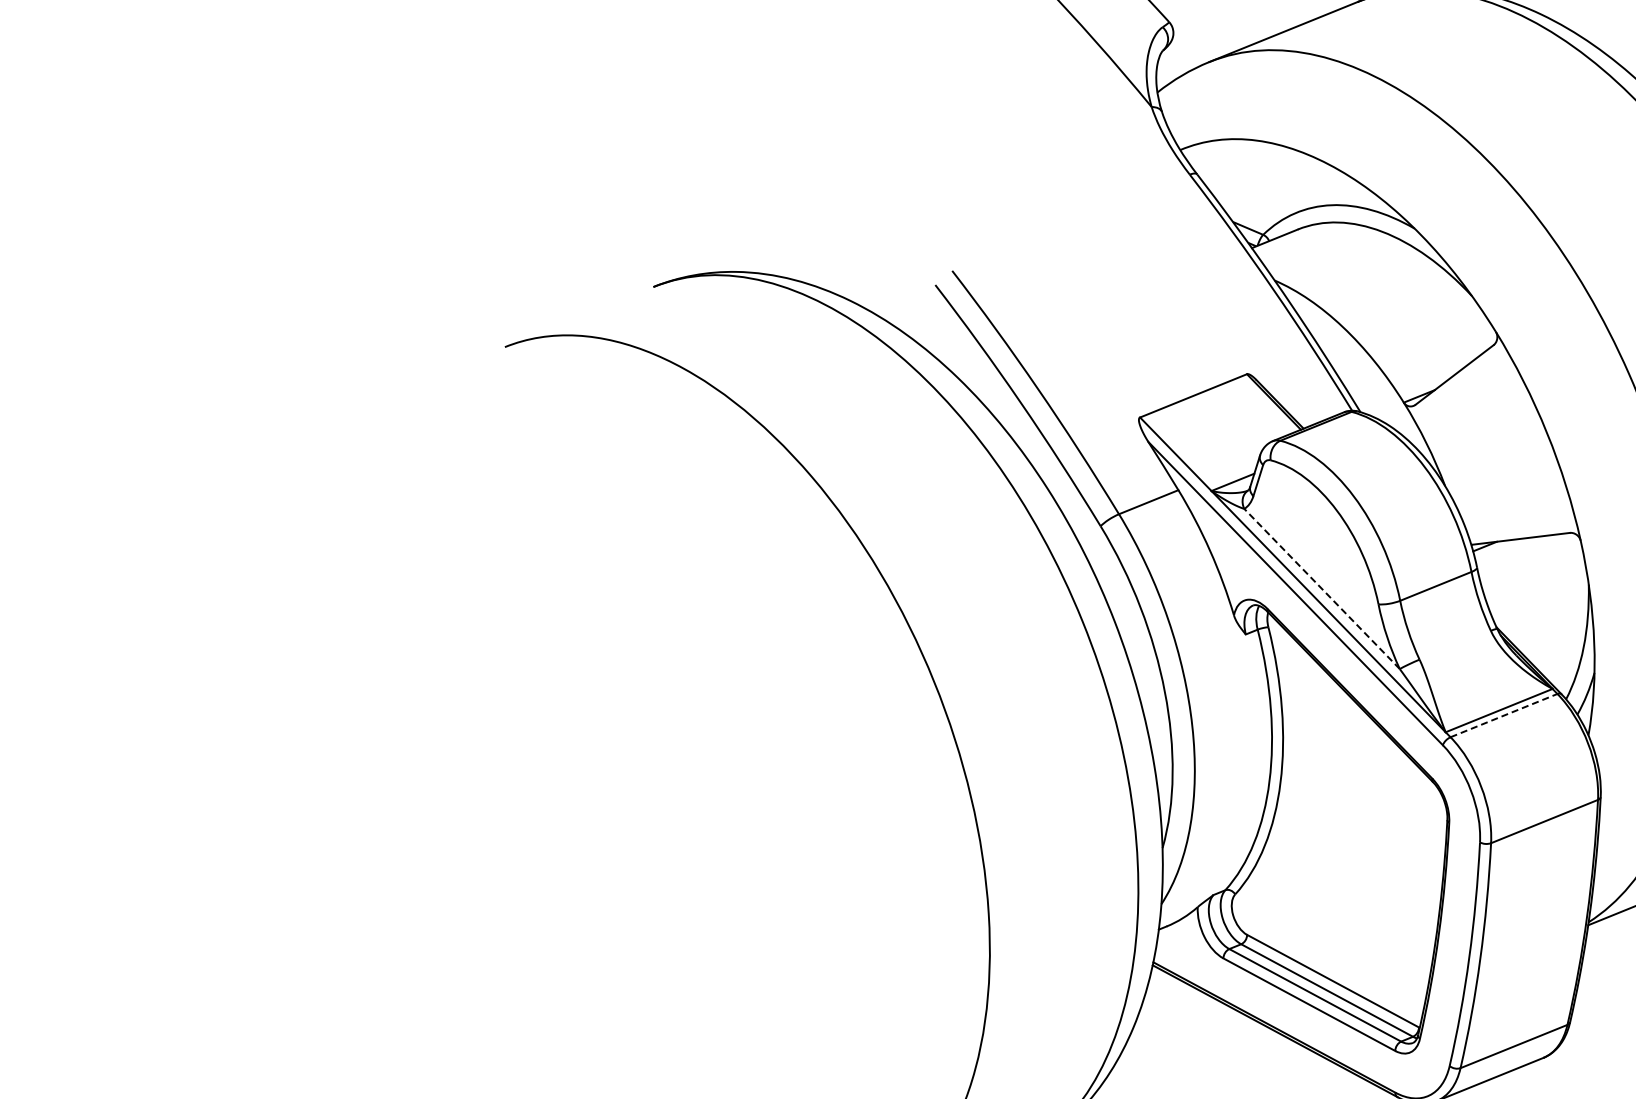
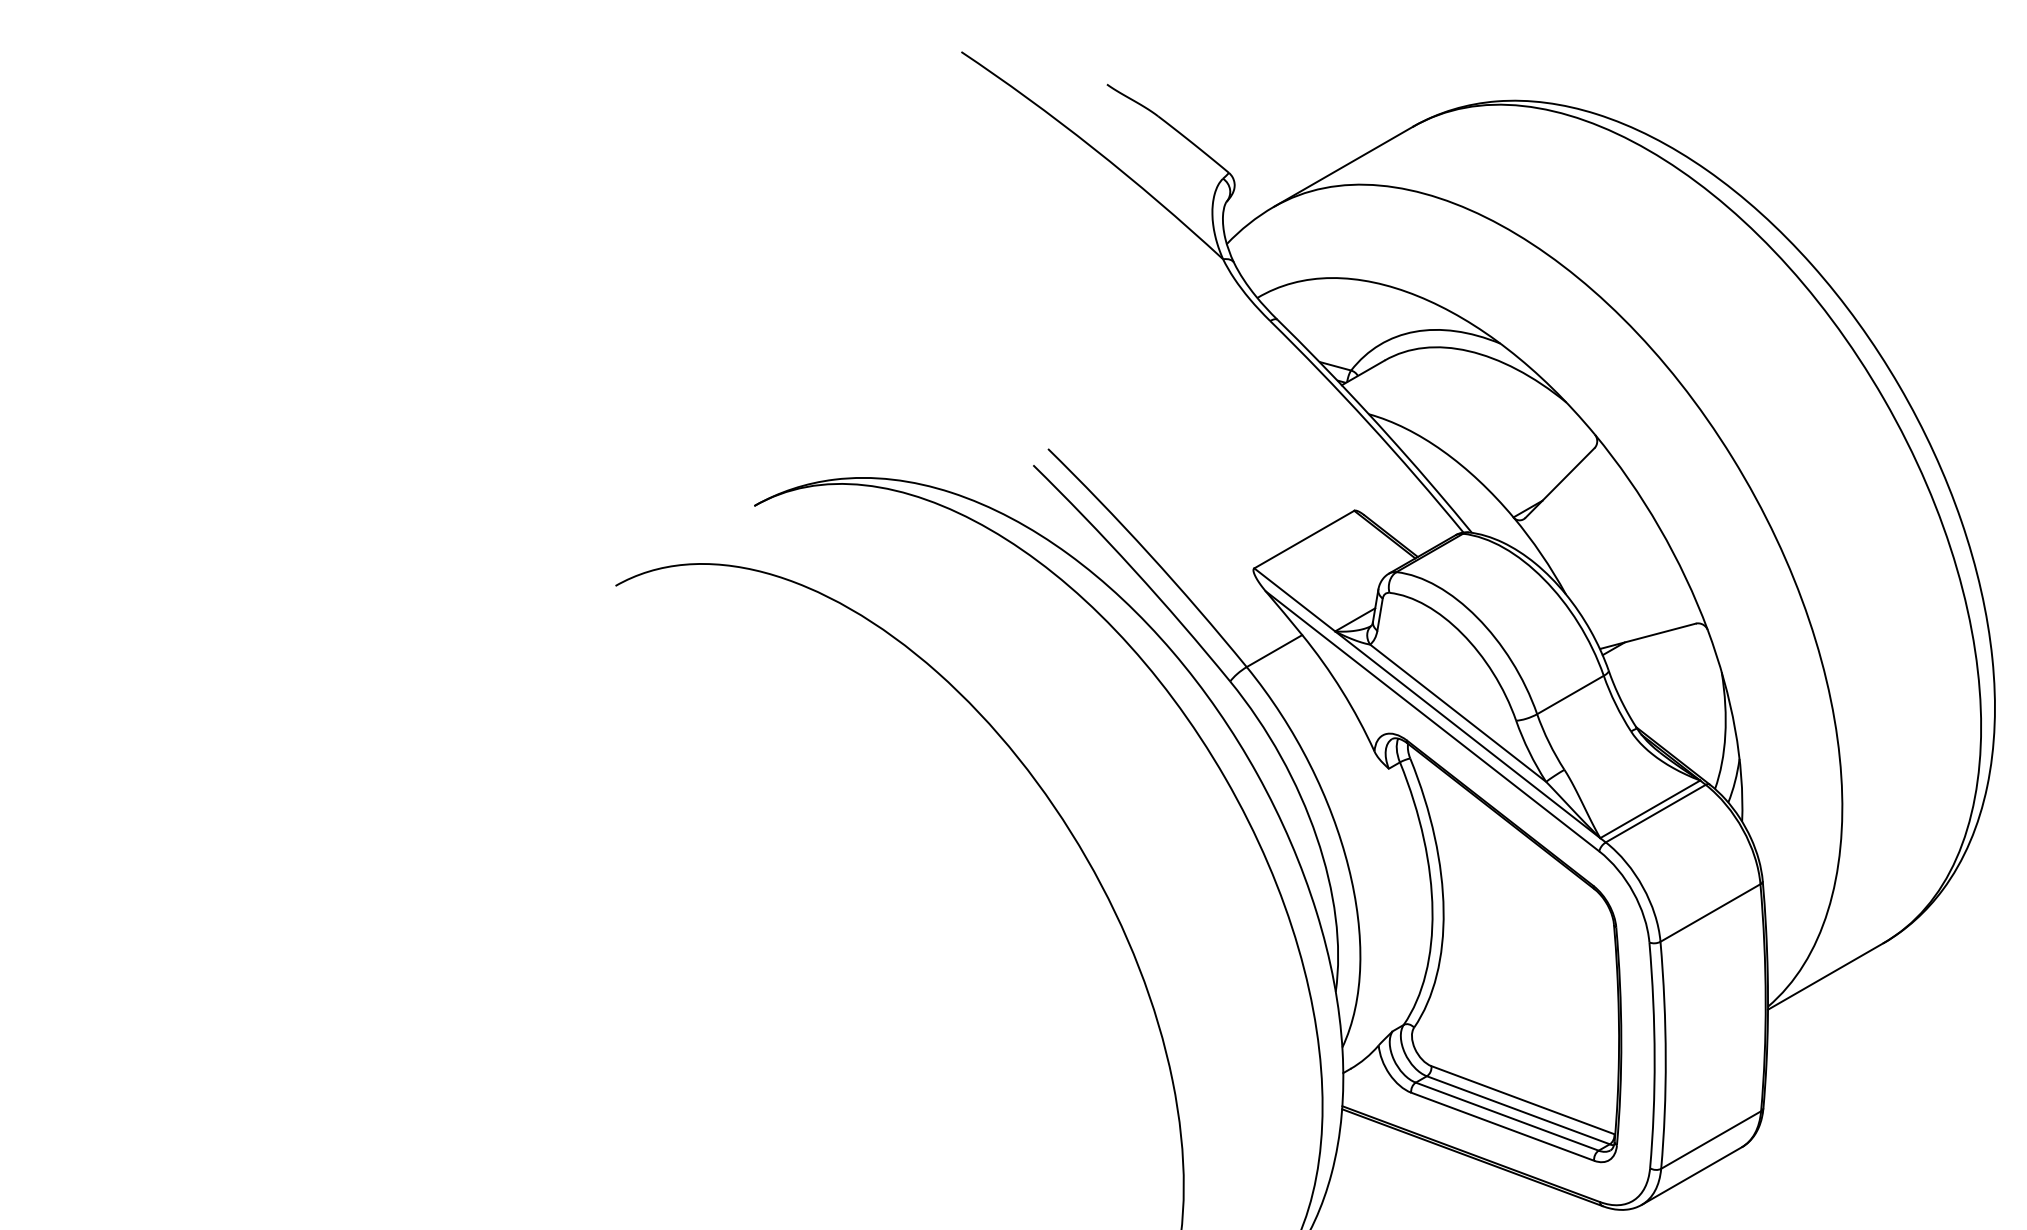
line: (1322, 589) -> (1458, 713), dashed -> solid
line: (1503, 715) -> (1655, 813), dashed -> solid

